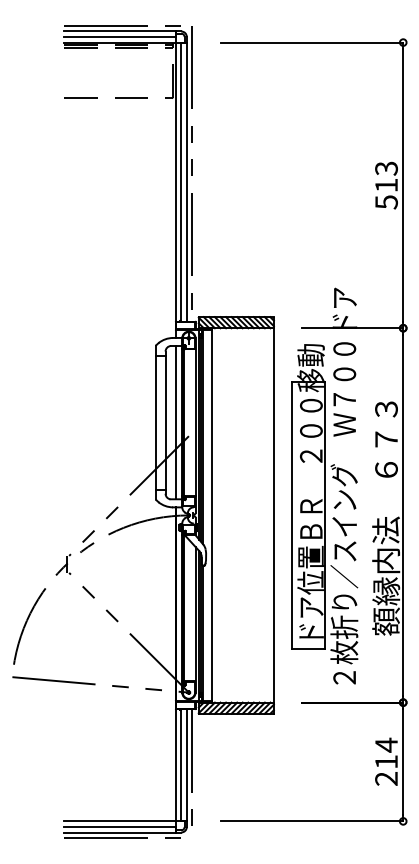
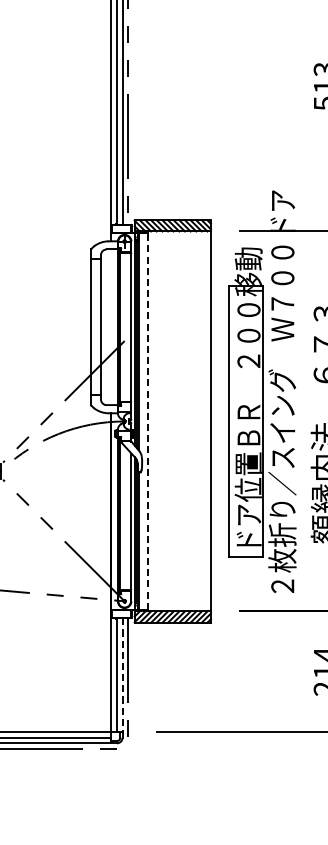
line: (175, 422) -> (111, 327), removed
line: (211, 515) -> (147, 421), solid -> dashed
line: (186, 765) -> (122, 675), solid -> dashed

